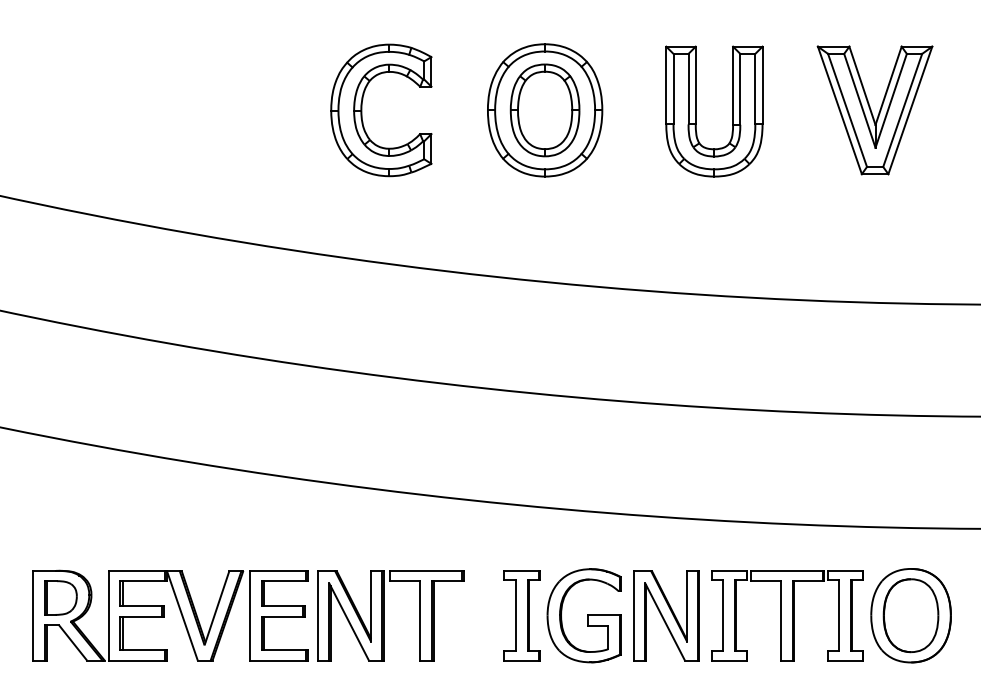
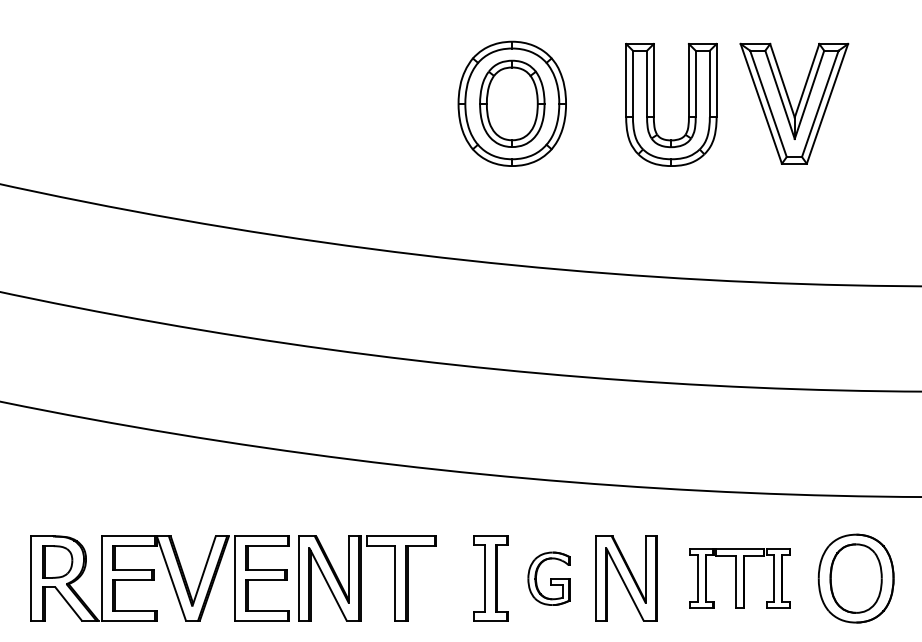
part: (362, 110) -> (340, 103), removed
part: (875, 110) -> (794, 103), moved
part: (583, 615) -> (548, 578), size x0.6
part: (786, 615) -> (739, 578), size x0.7

